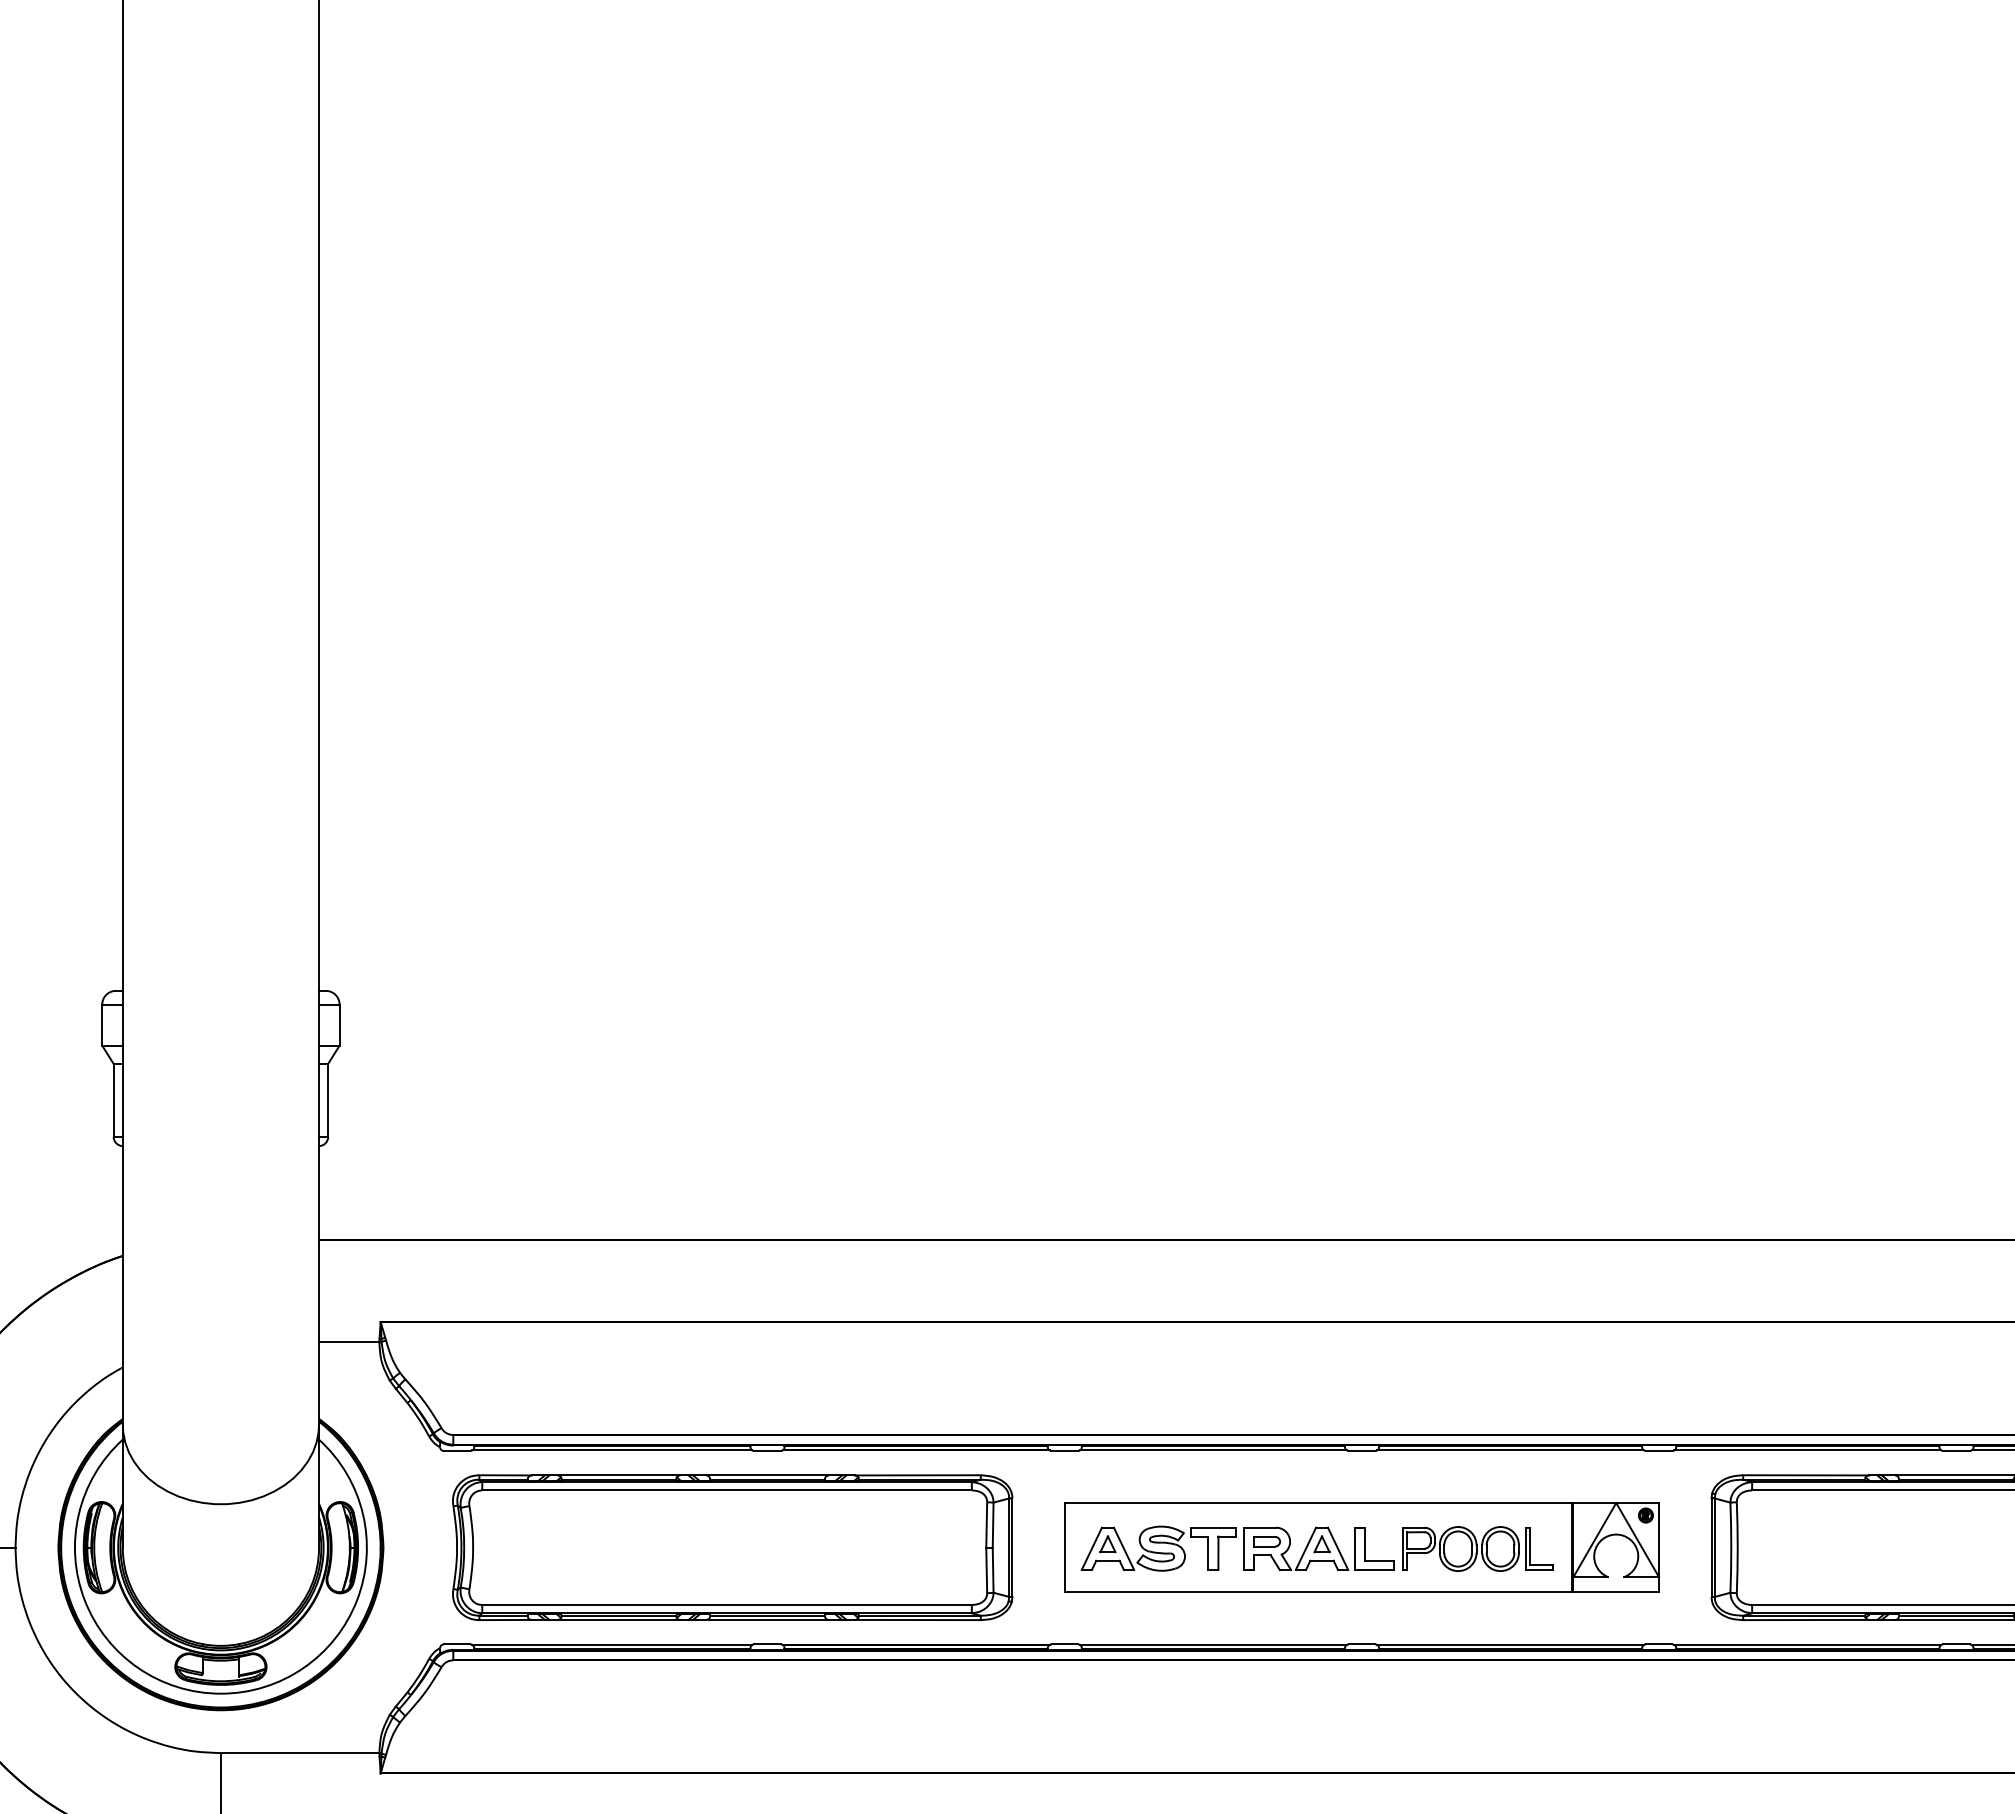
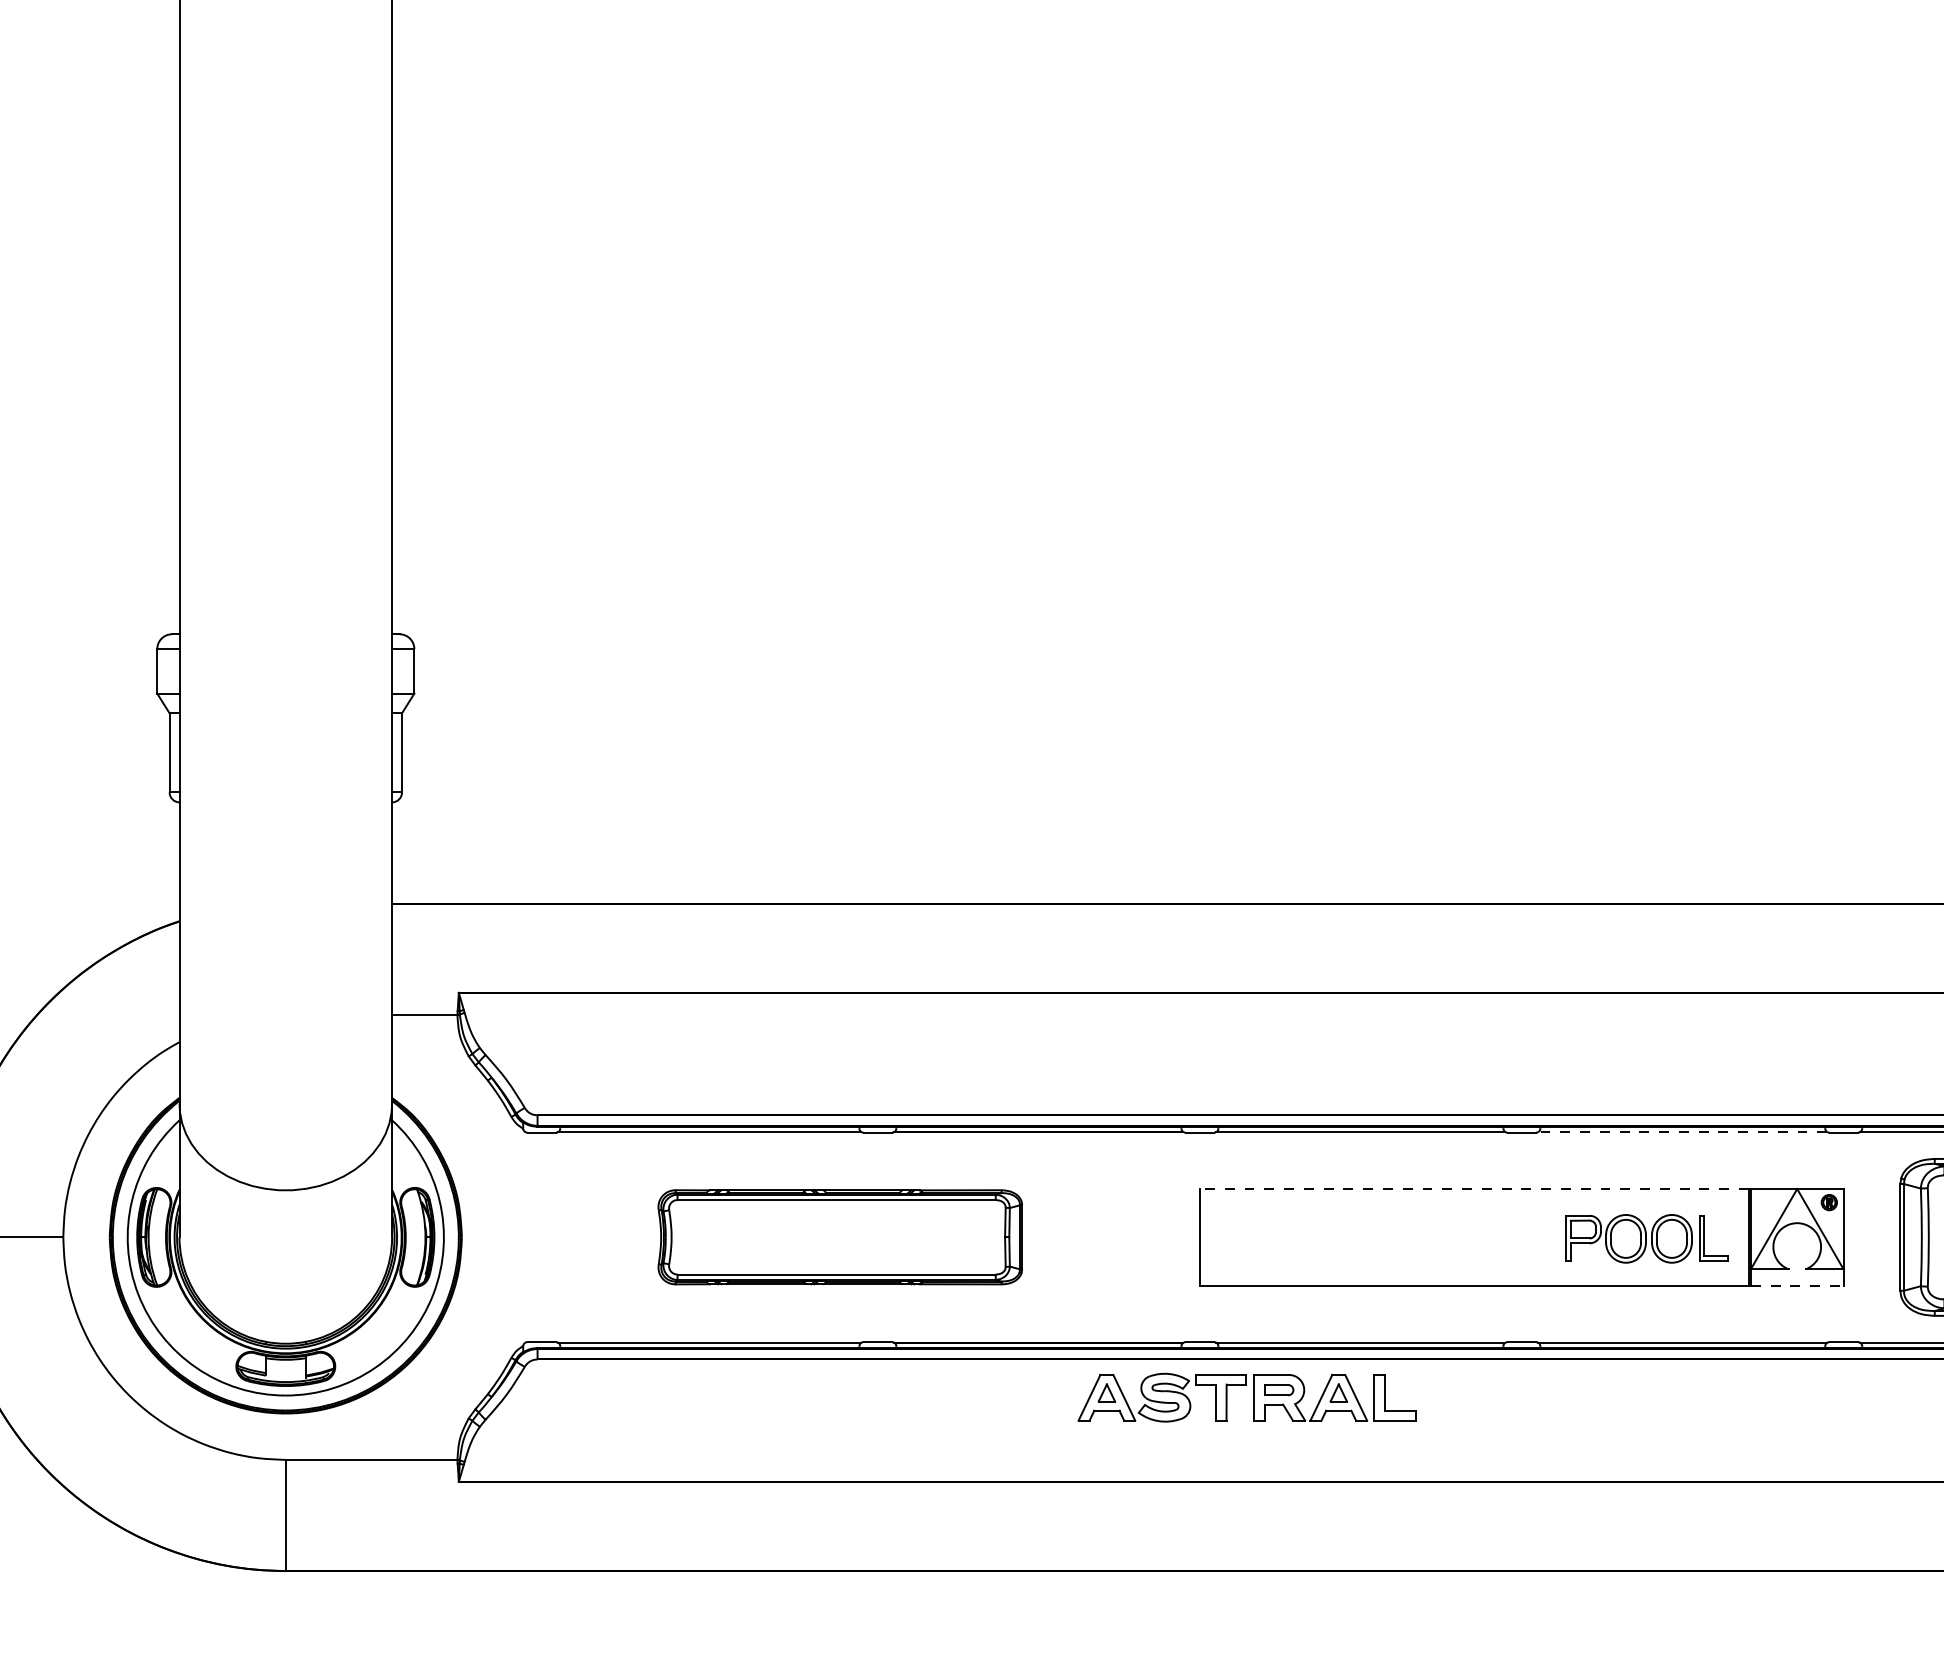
line: (1510, 1450) -> (1682, 1132), solid -> dashed
line: (1317, 1503) -> (1473, 1189), solid -> dashed
part: (732, 1547) -> (839, 1237), size x0.6
part: (1237, 1548) -> (1247, 1397), moved
line: (1616, 1592) -> (1797, 1285), solid -> dashed

